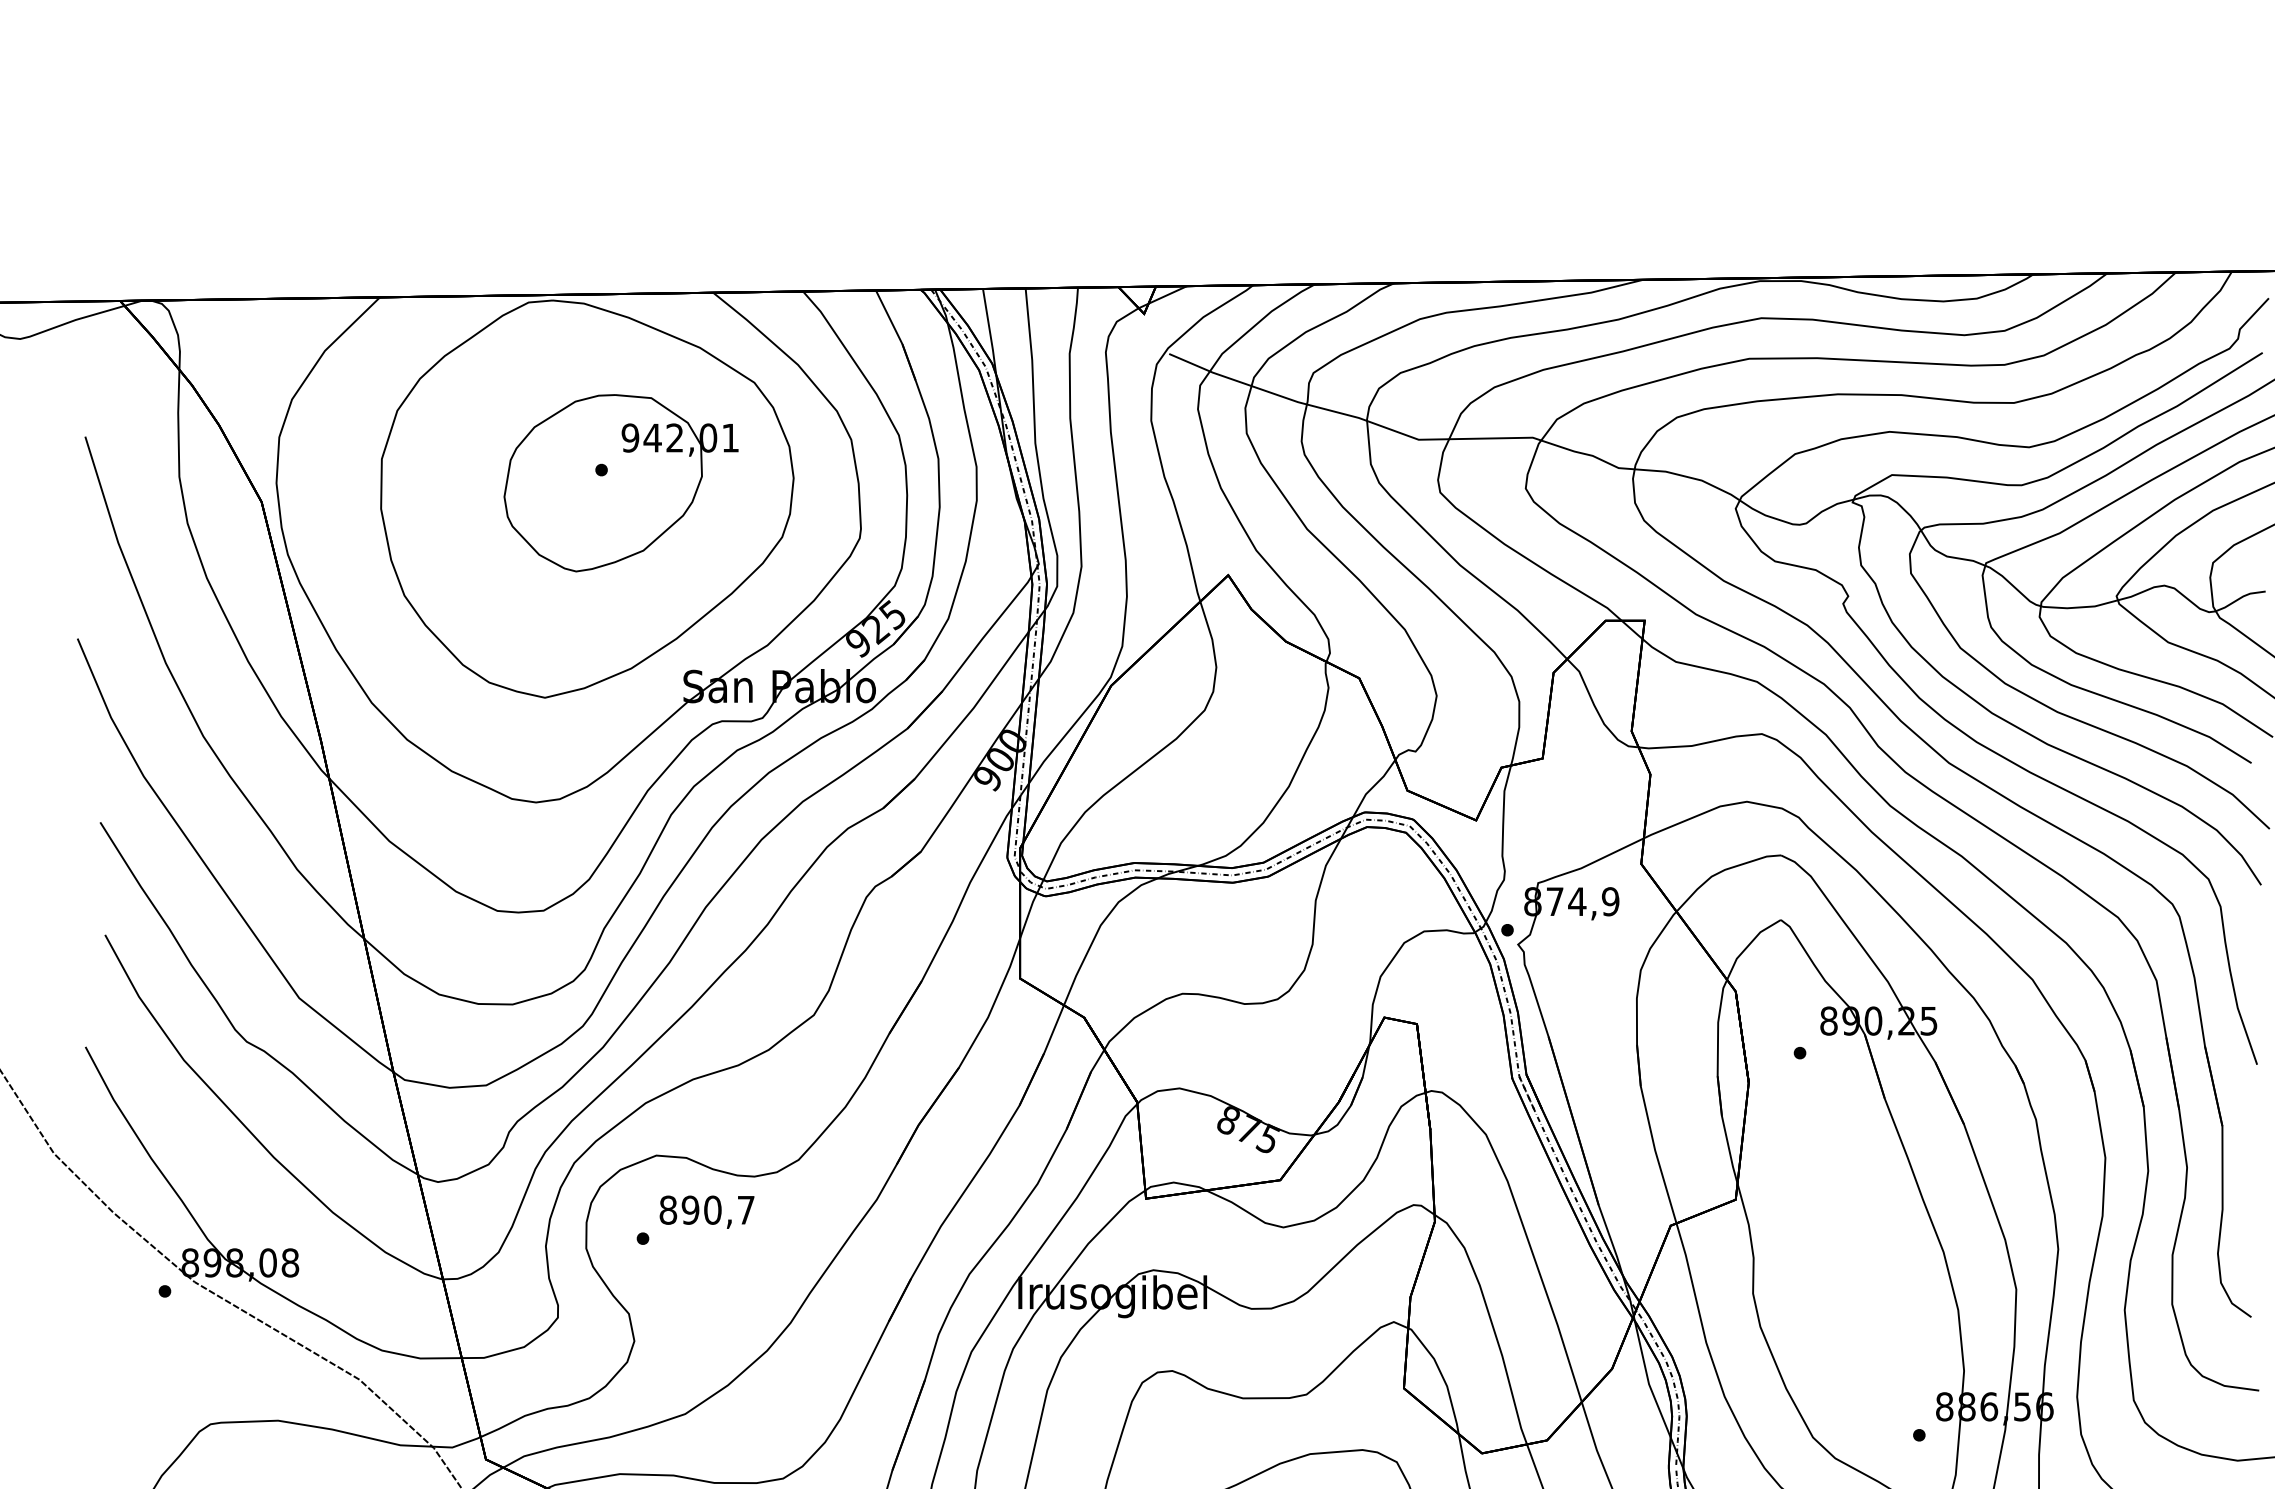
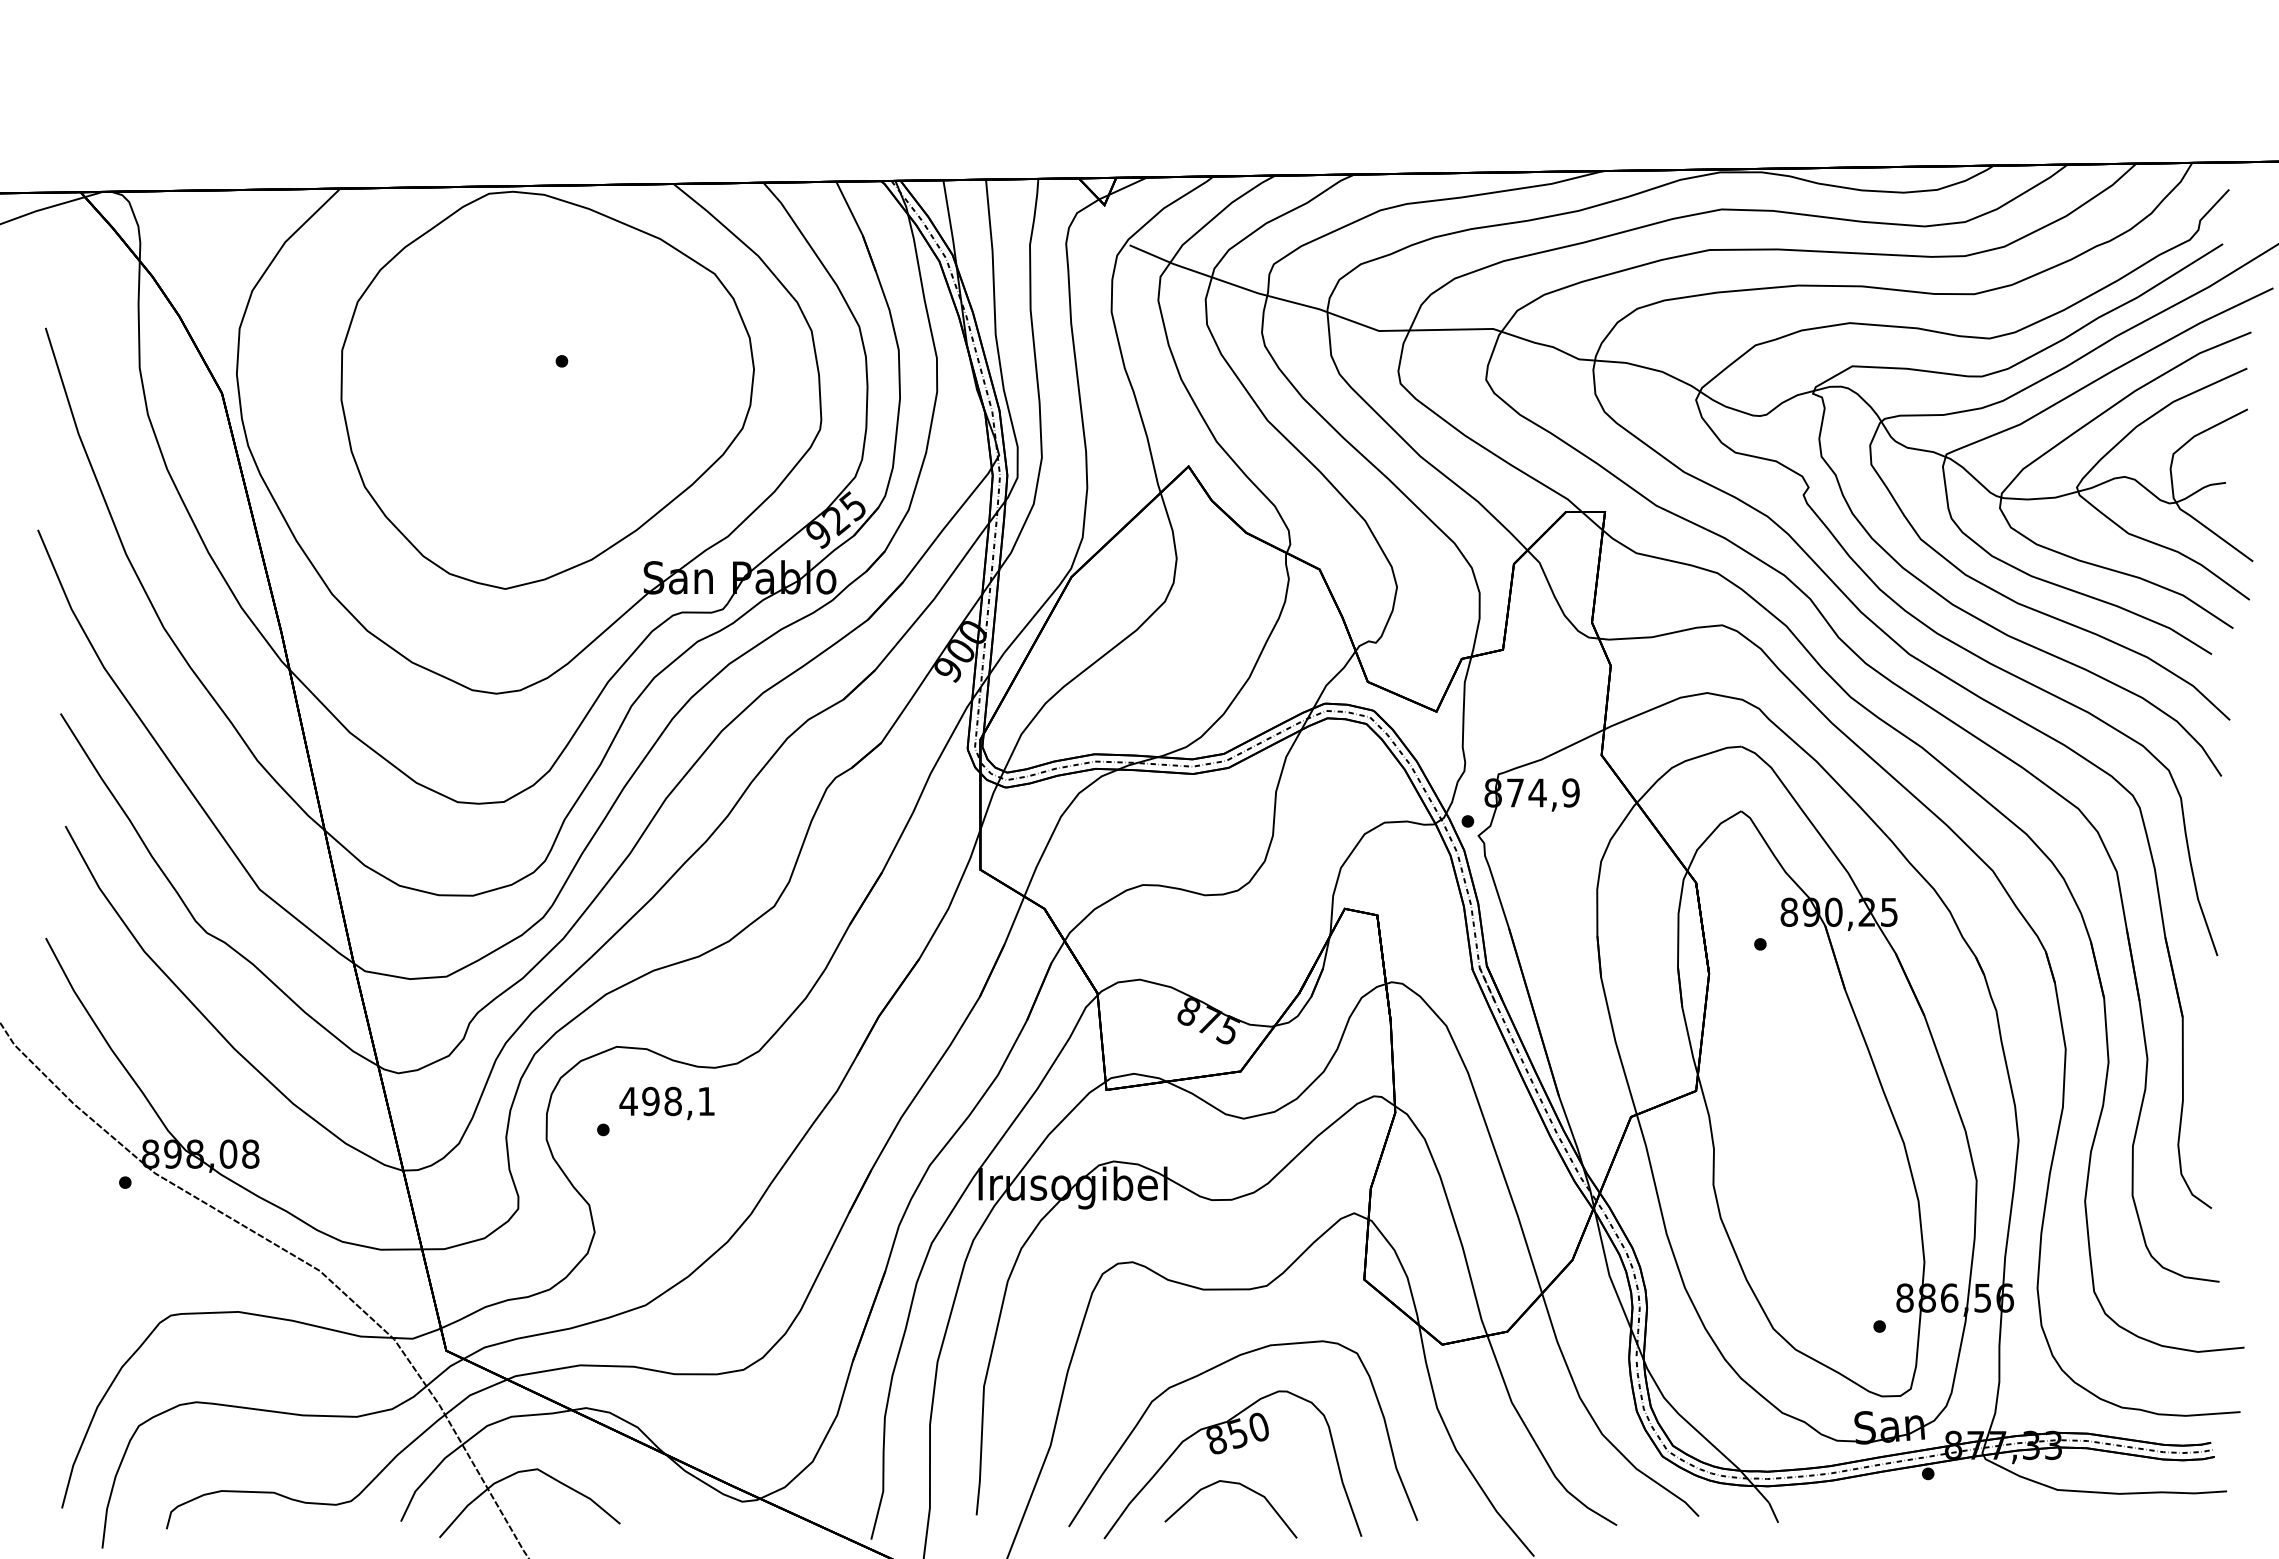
part: (621, 483) -> (581, 374), removed
text: (706, 1210) -> (666, 1101), 890,7 -> 498,1

